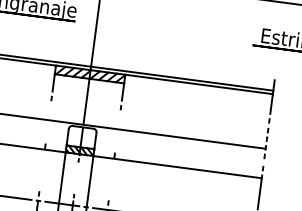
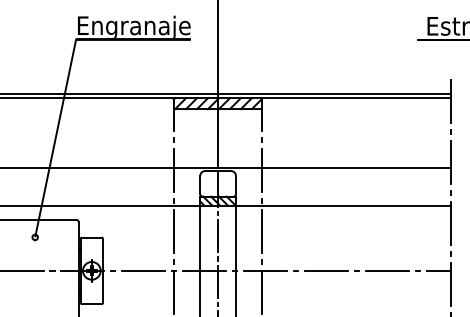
line: (48, 122) -> (173, 170), added
line: (117, 131) -> (262, 170), added
line: (265, 144) -> (450, 162), dashed -> solid
line: (41, 169) -> (173, 231), added
line: (76, 178) -> (218, 236), added
line: (111, 179) -> (262, 231), added

